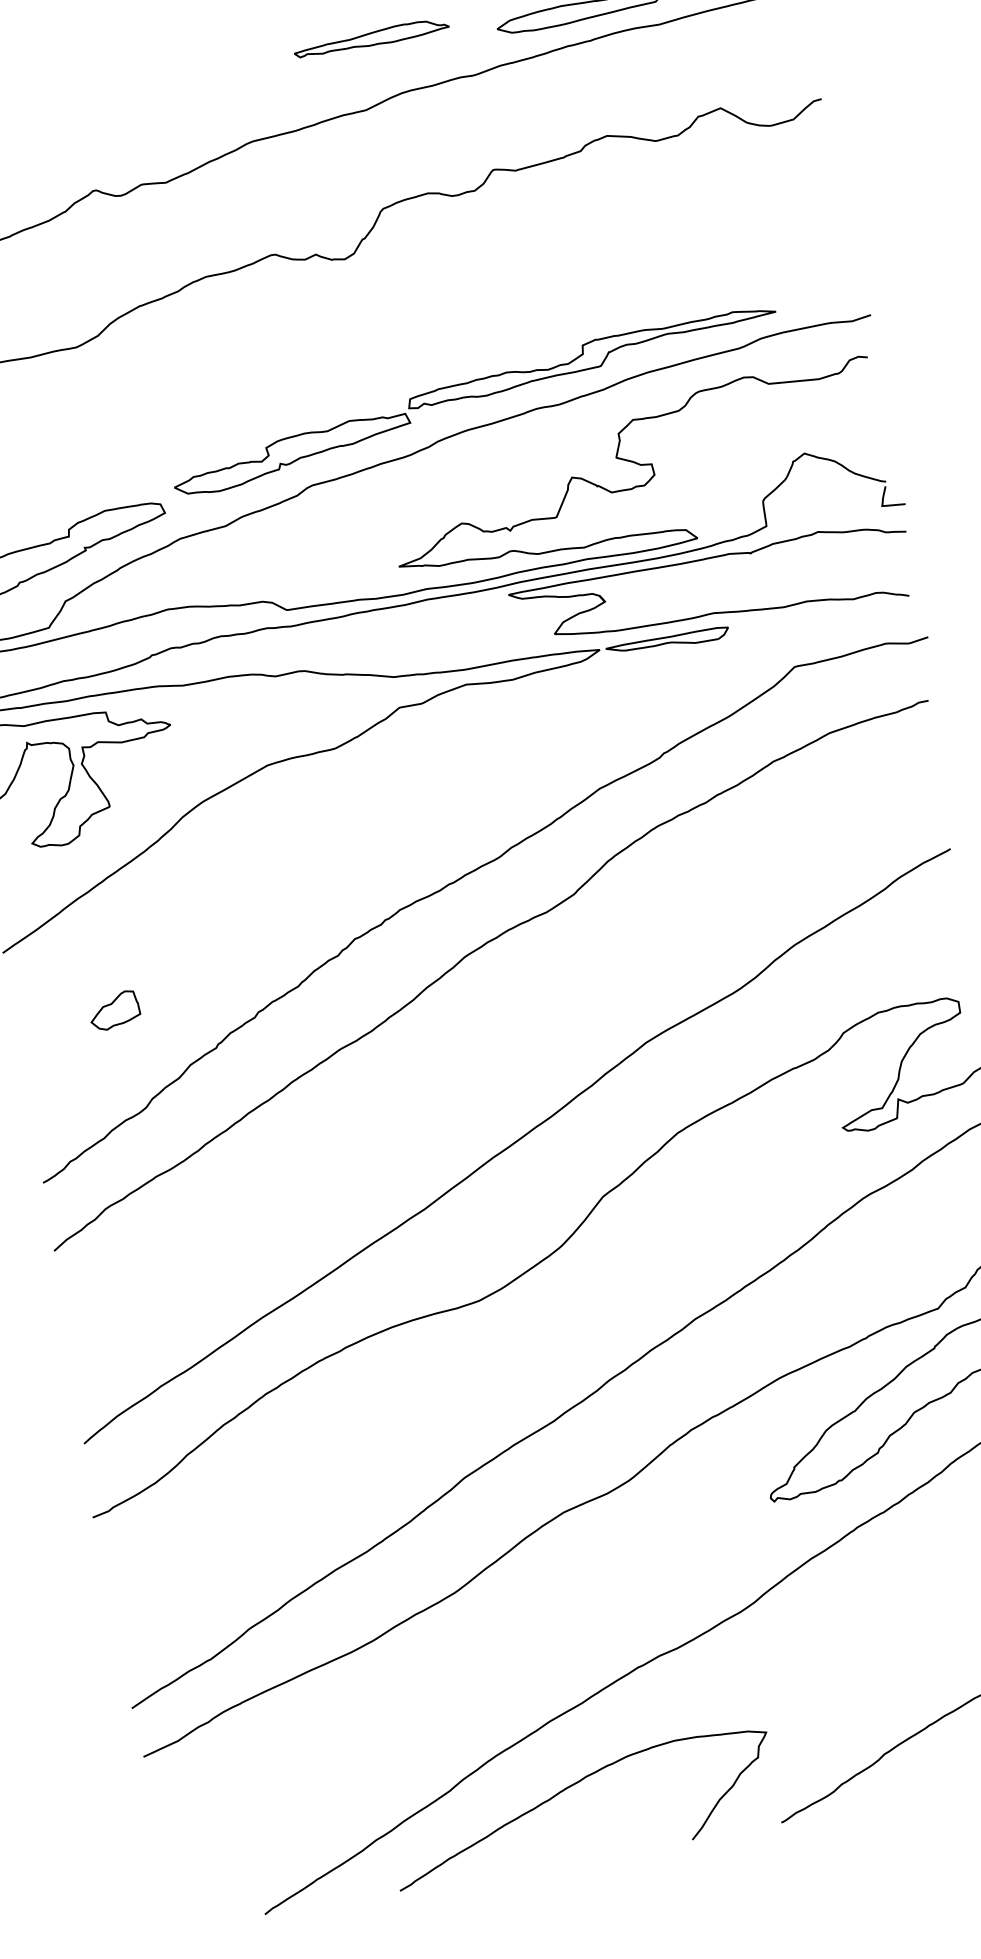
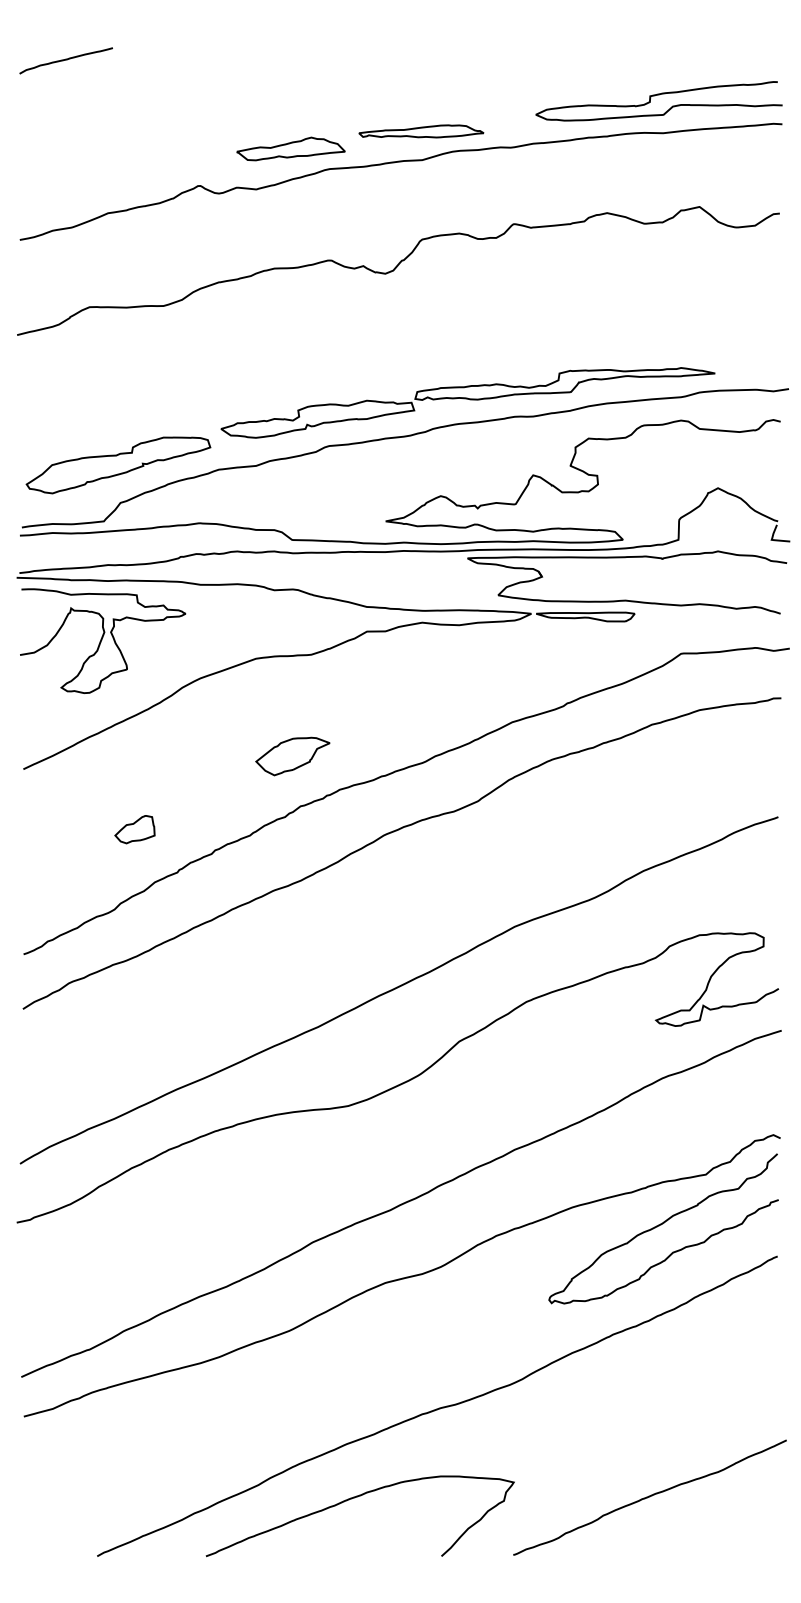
part: (371, 38) -> (421, 131), moved
part: (199, 124) -> (290, 148), added
part: (334, 878) -> (292, 756), added
part: (113, 1010) -> (134, 829), moved

